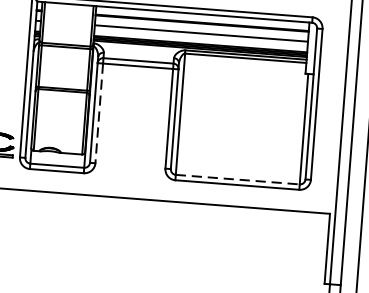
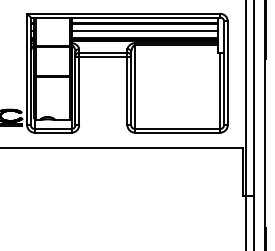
line: (99, 114) -> (79, 91), dashed -> solid
line: (237, 178) -> (177, 128), dashed -> solid

